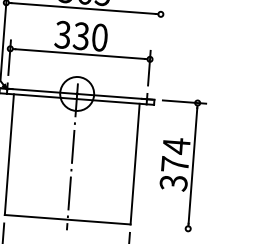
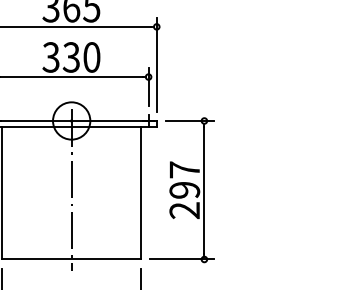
line: (158, 48) -> (156, 64), added
text: (174, 163) -> (184, 189), 374 -> 297
line: (167, 227) -> (181, 259), added

